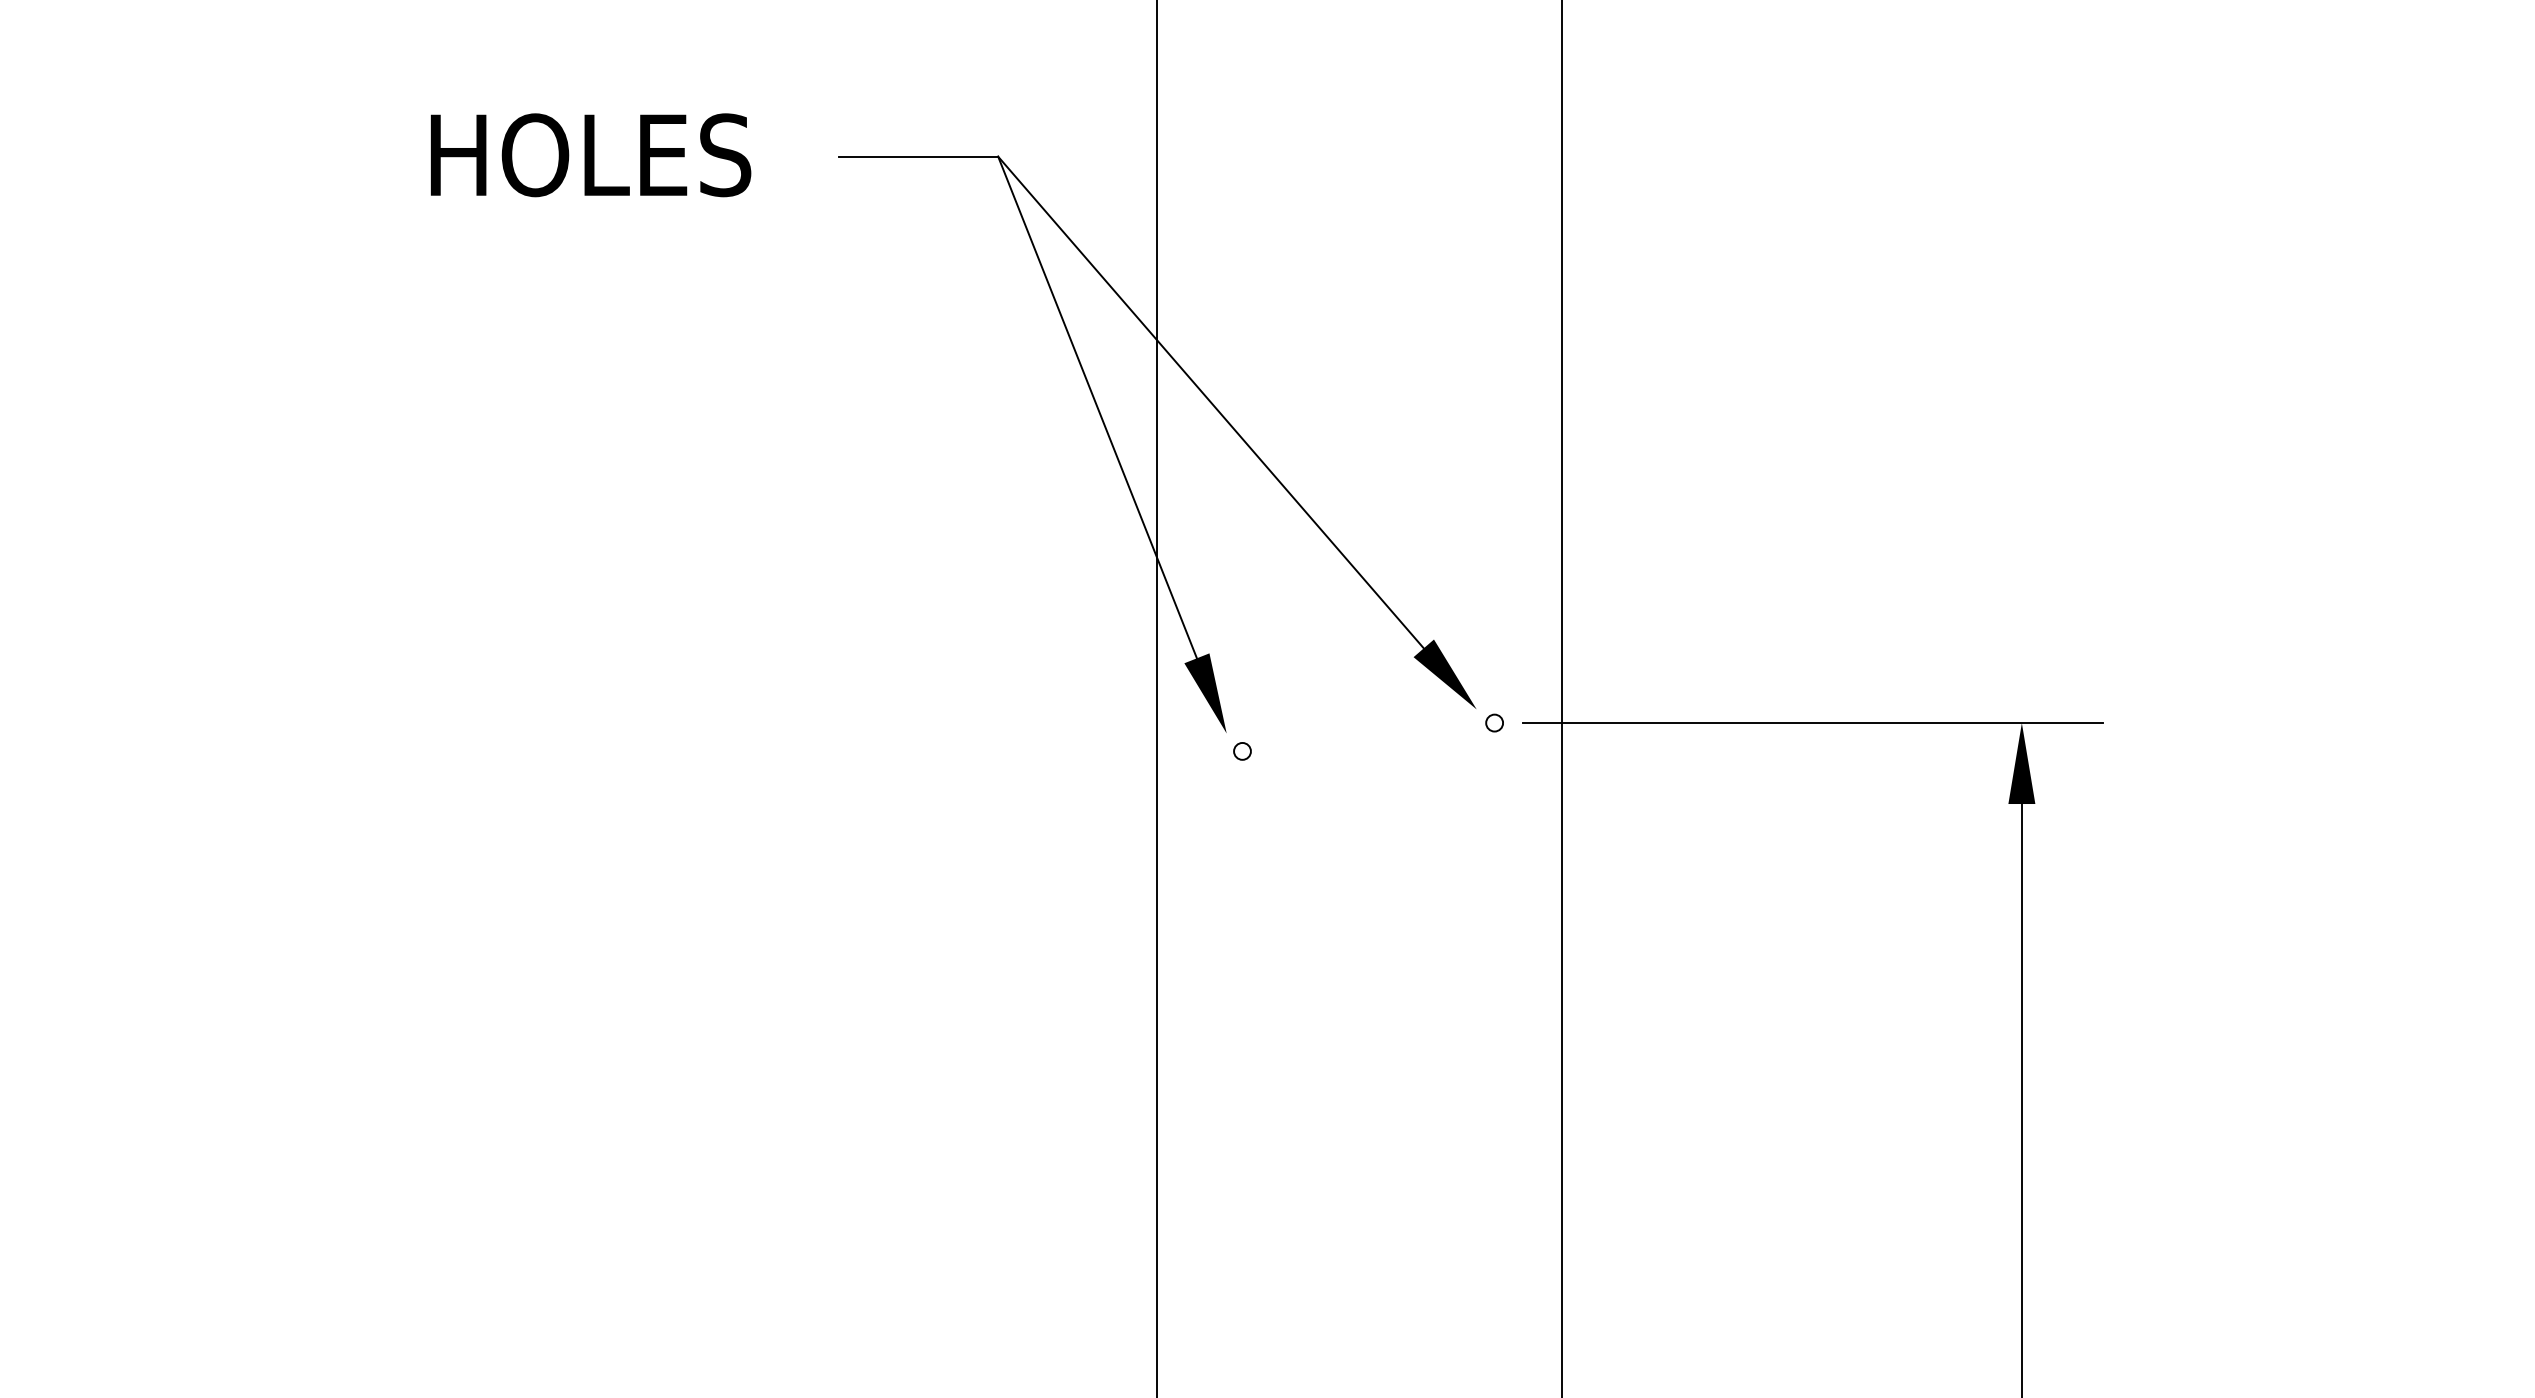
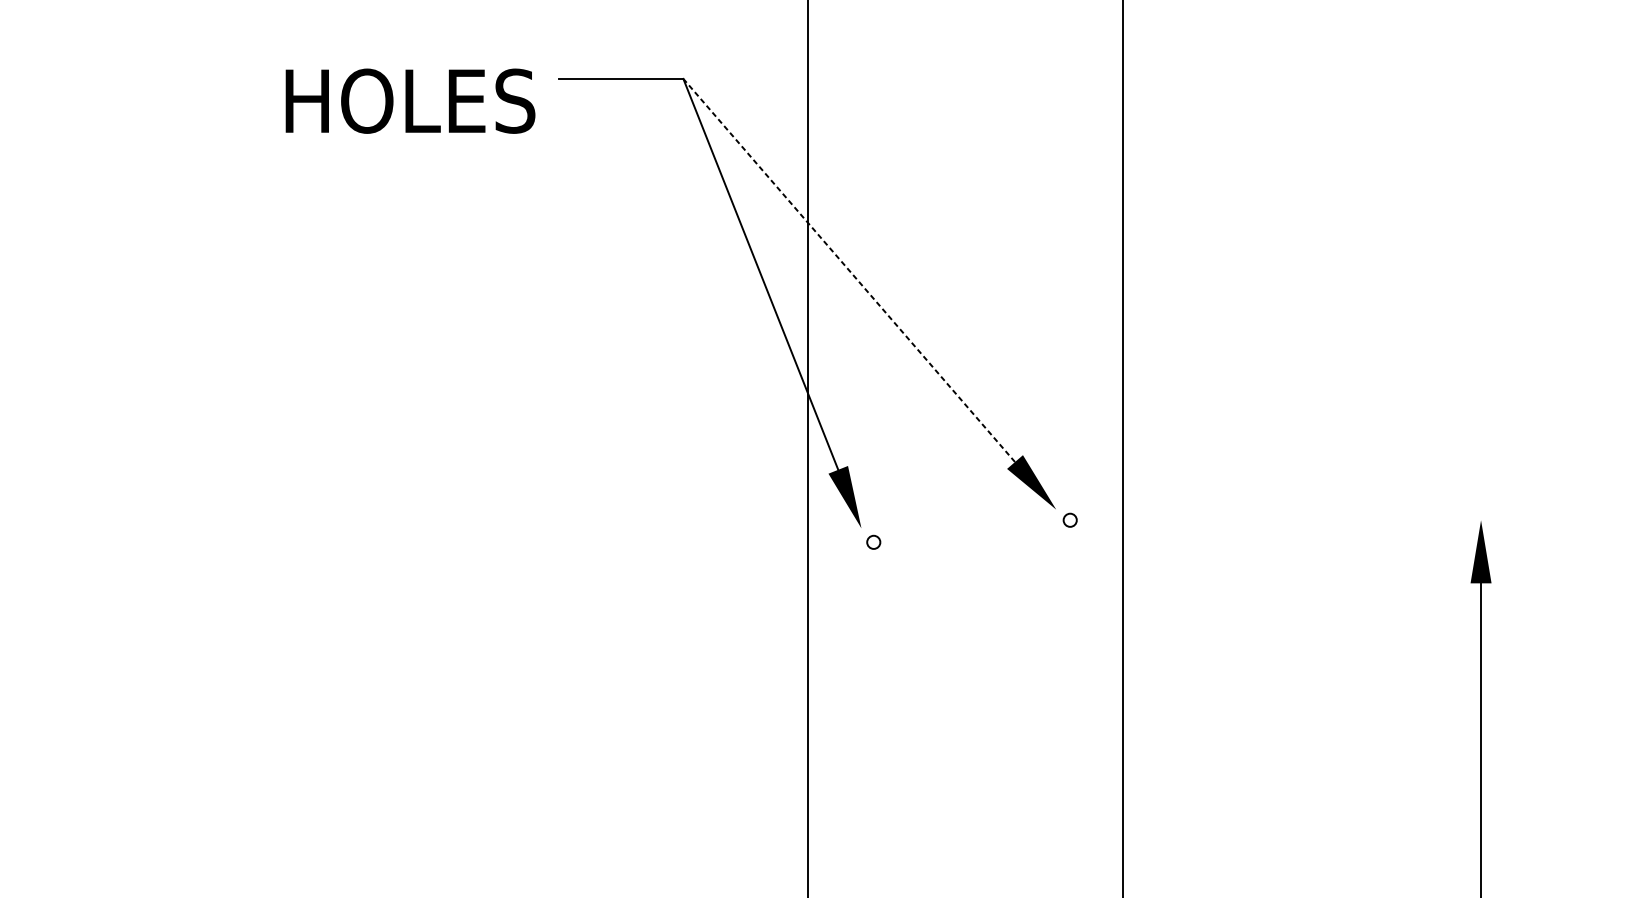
text: (590, 155) -> (410, 101), moved
line: (1210, 402) -> (848, 270), solid -> dashed
line: (1812, 723) -> (1317, 520), removed

